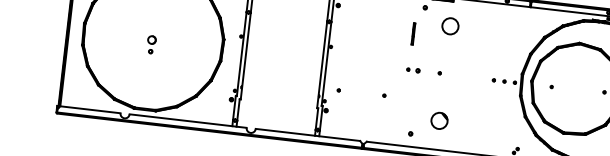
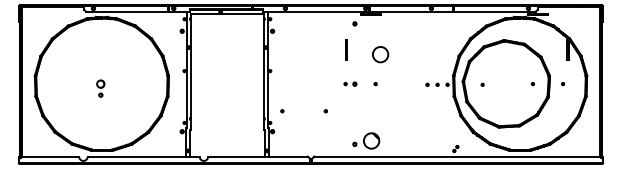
circle: (450, 26) -> (380, 54), moved
circle: (439, 120) -> (371, 140), moved

